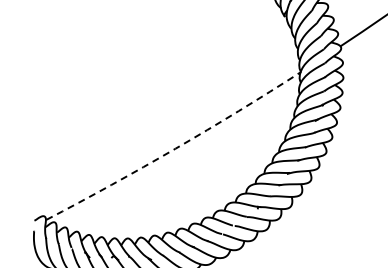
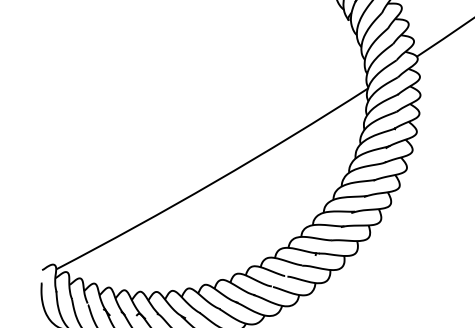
arc: (175, 148) -> (214, 181), dashed -> solid

